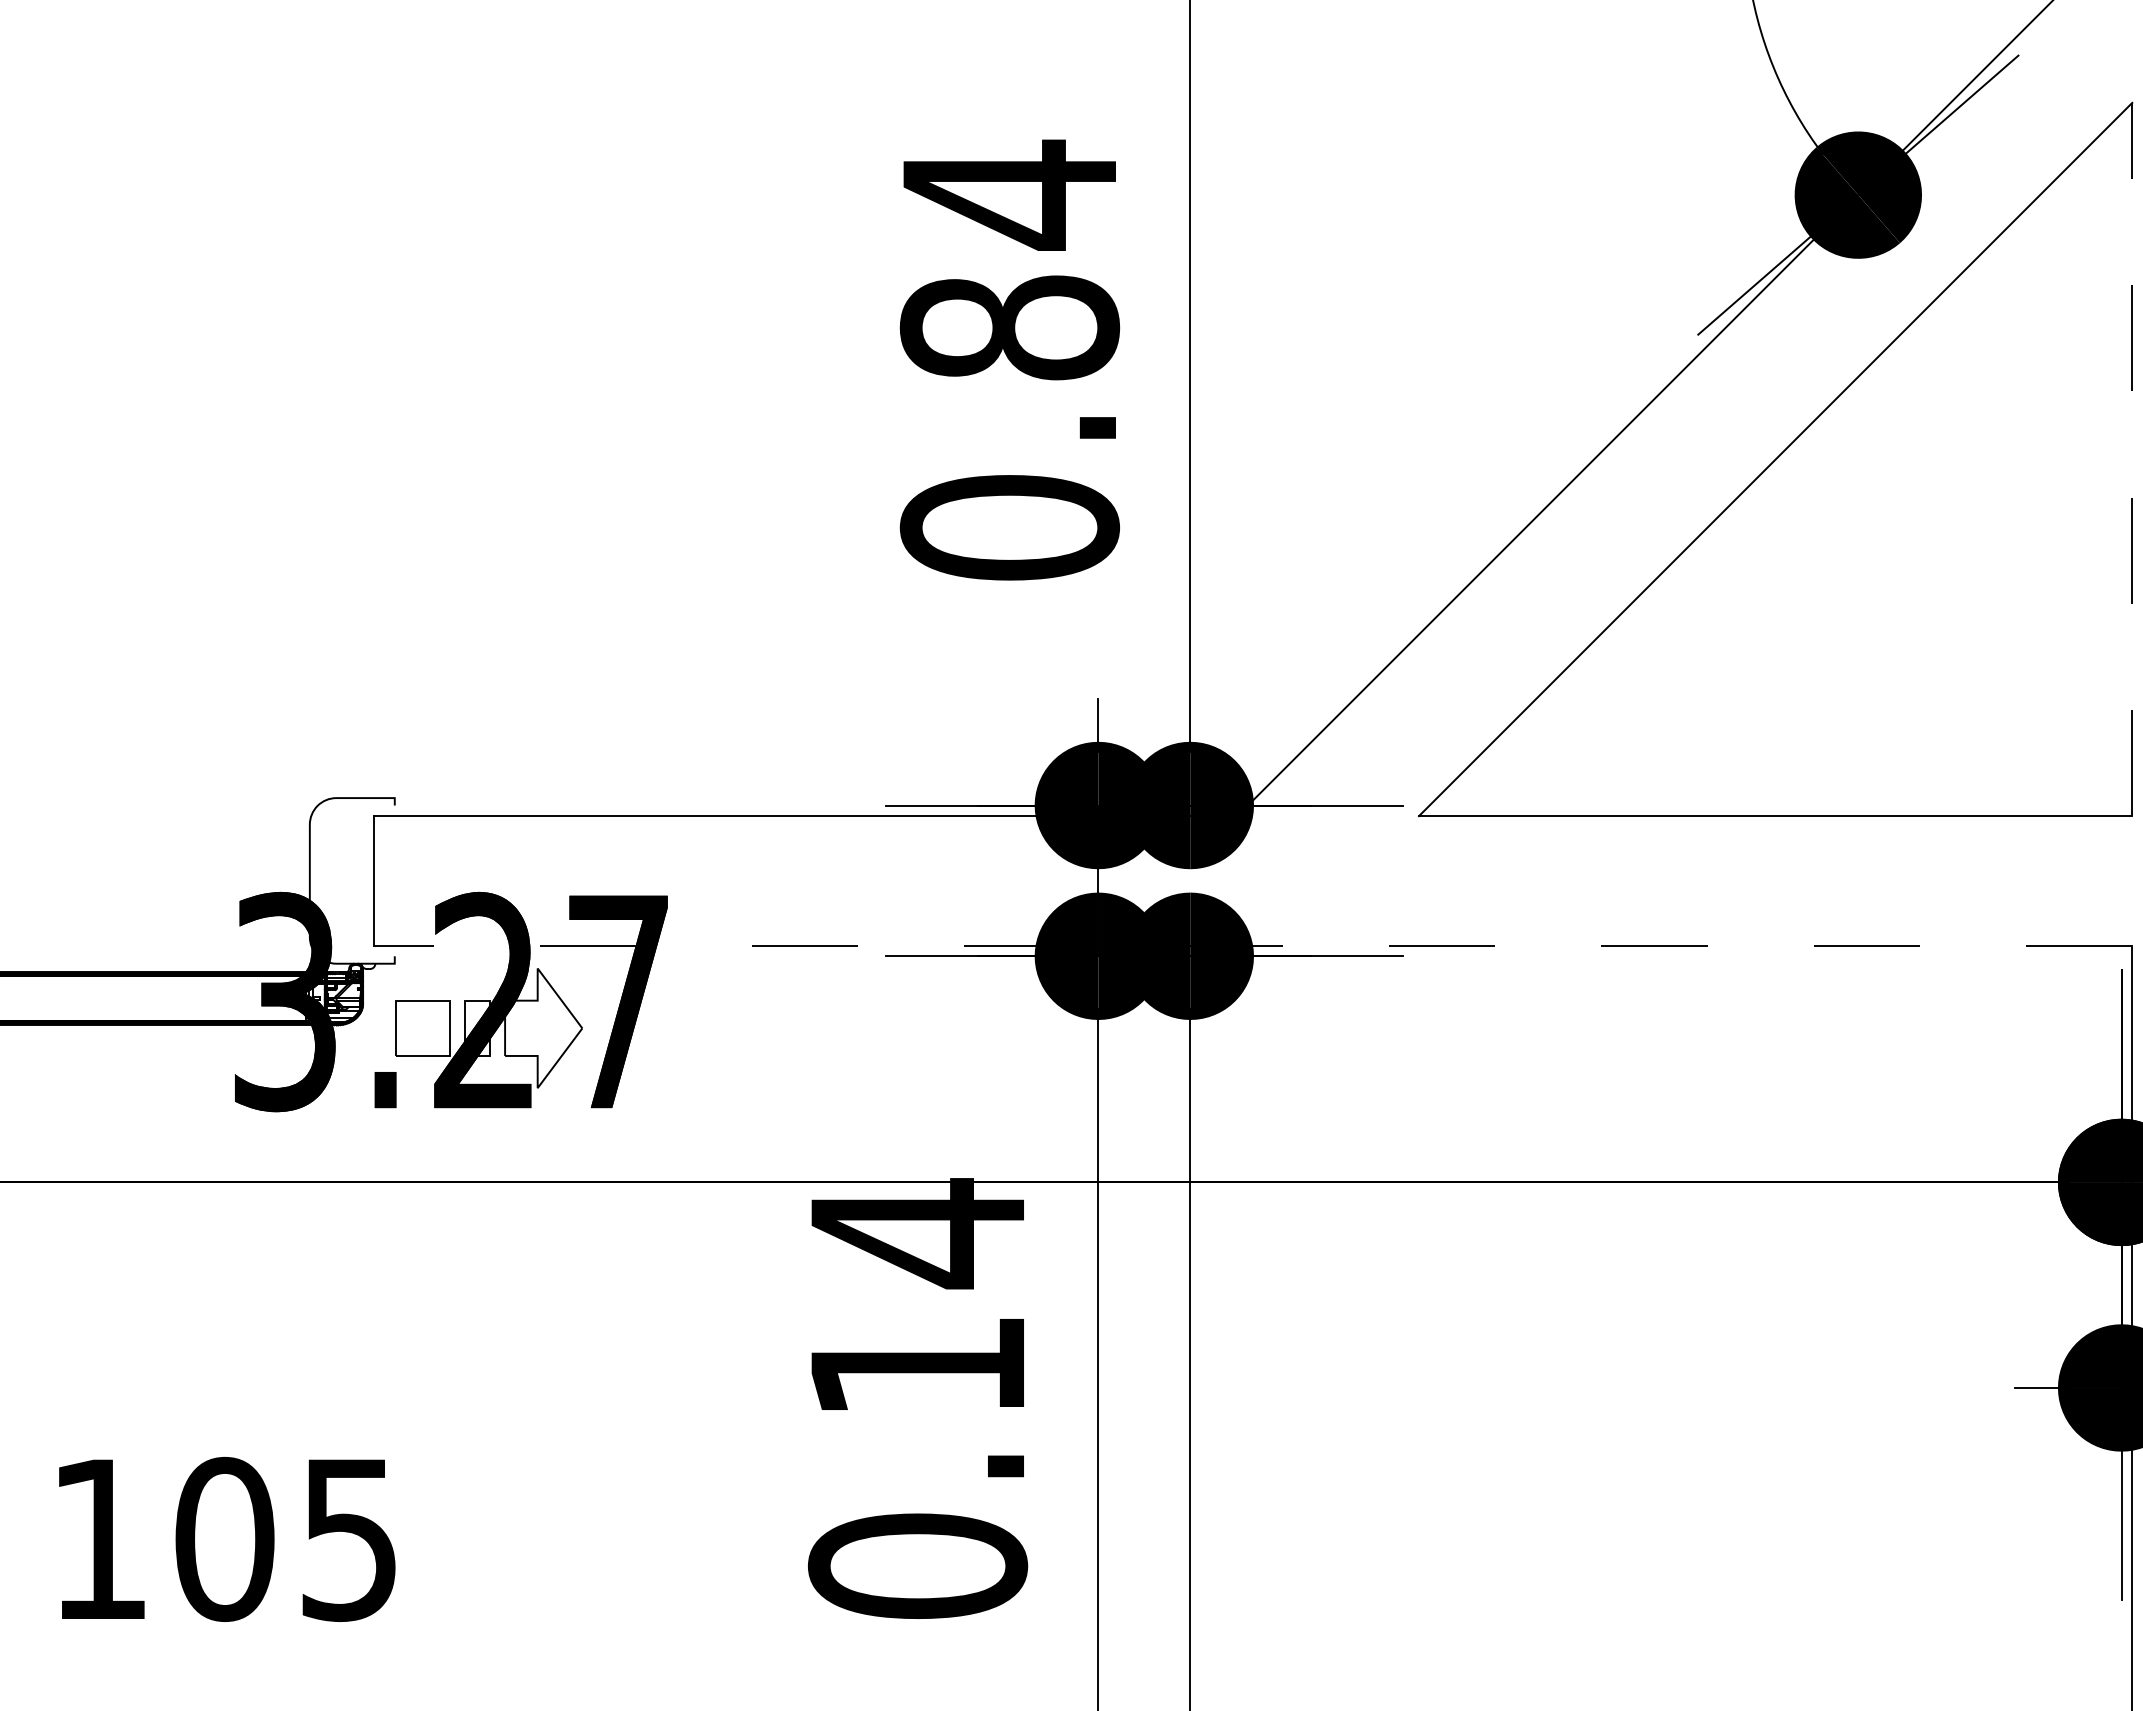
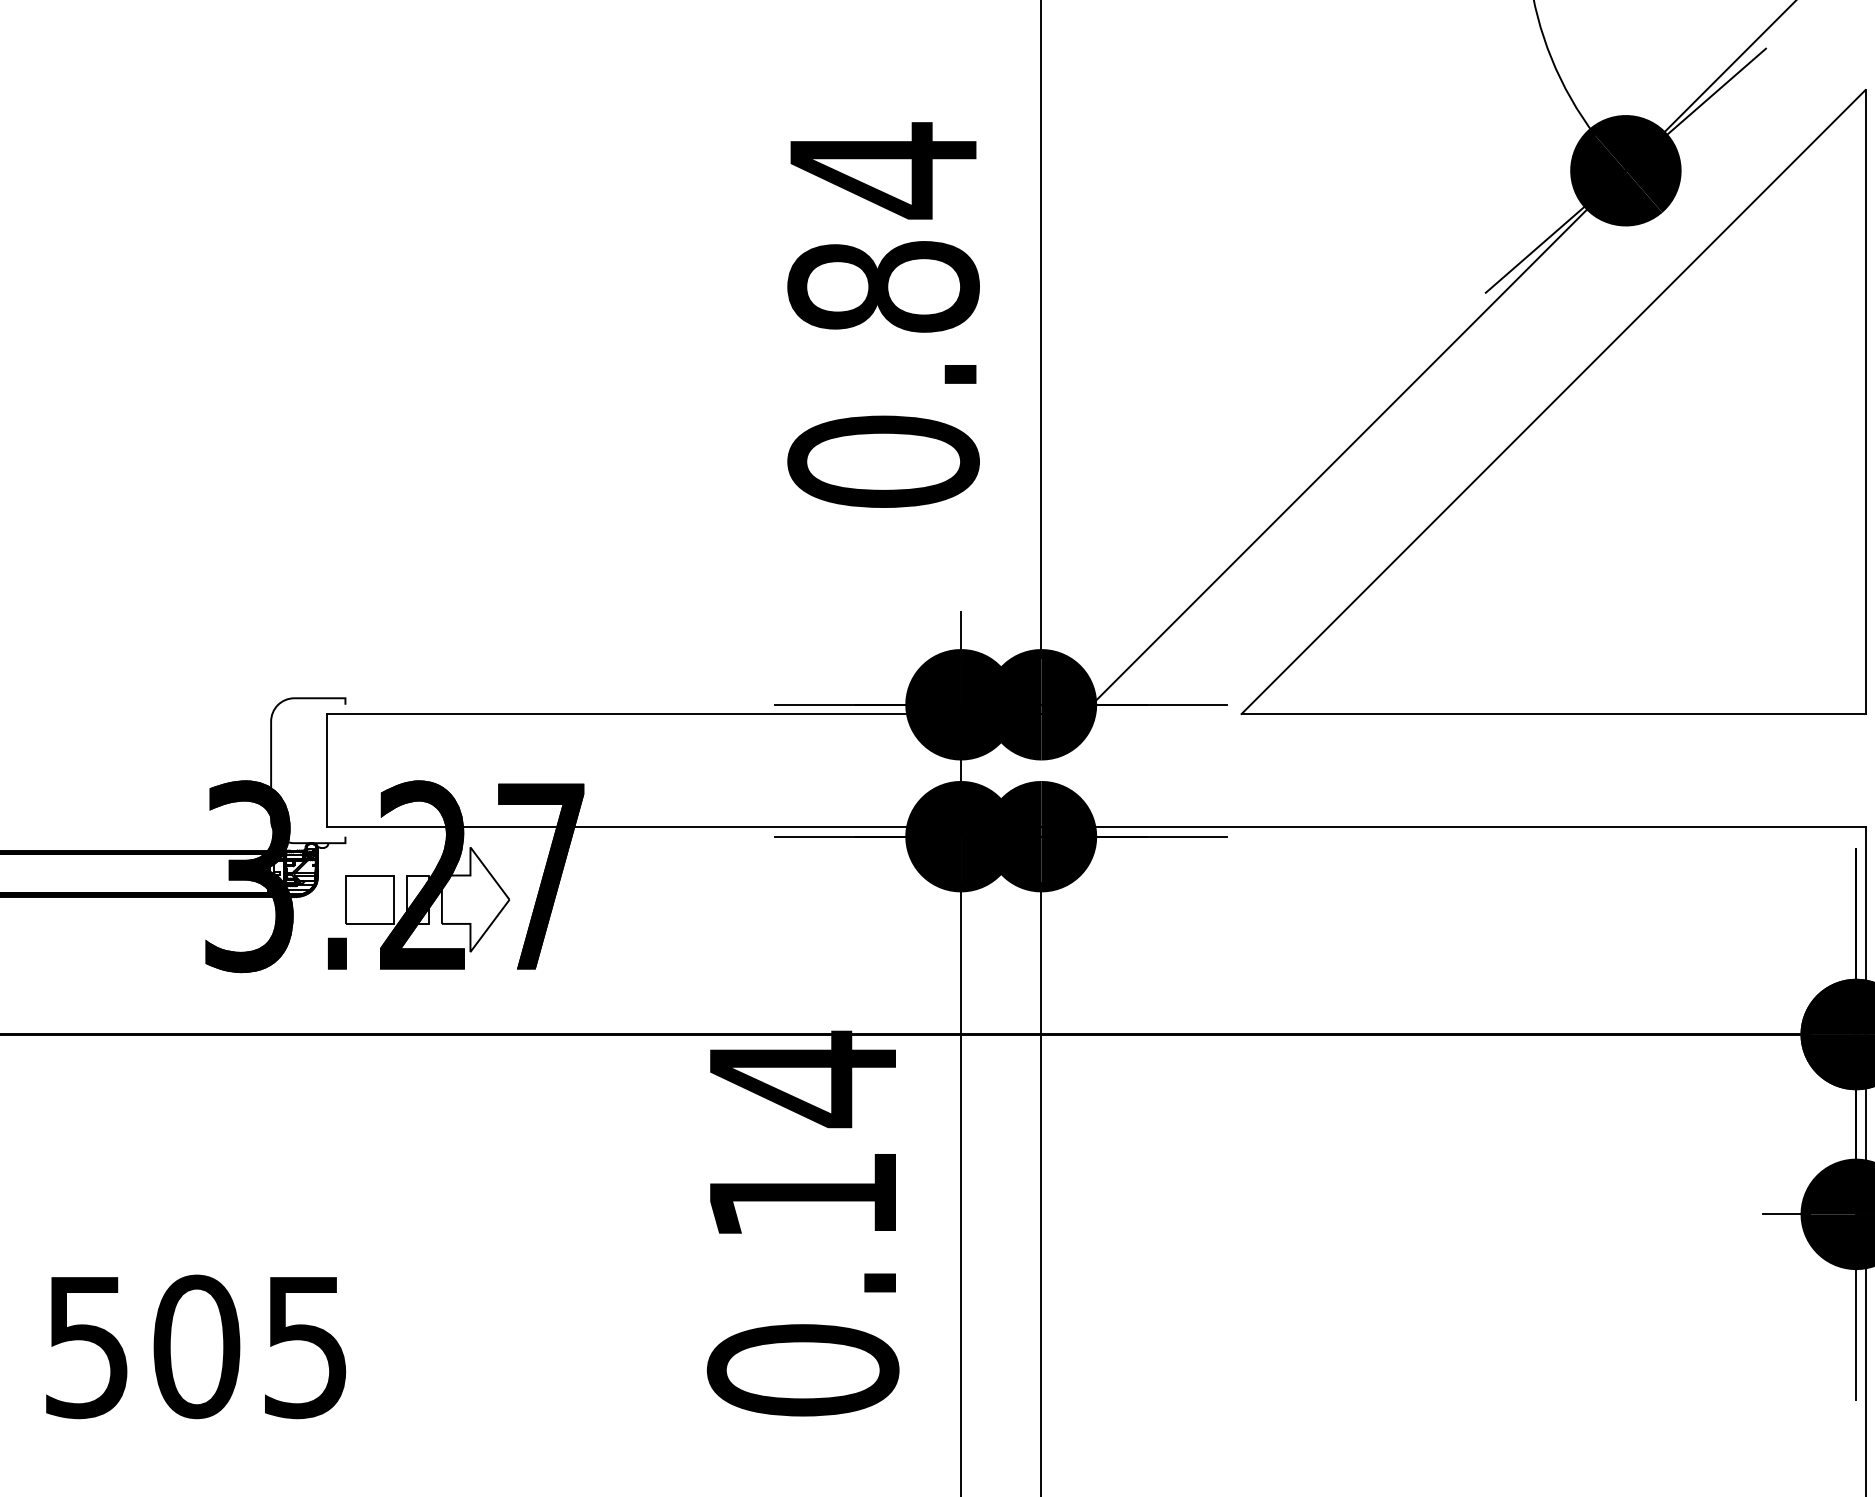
line: (2132, 459) -> (1865, 402), dashed -> solid
line: (1252, 945) -> (1095, 827), dashed -> solid
text: (98, 1540) -> (86, 1347), 105 -> 505

